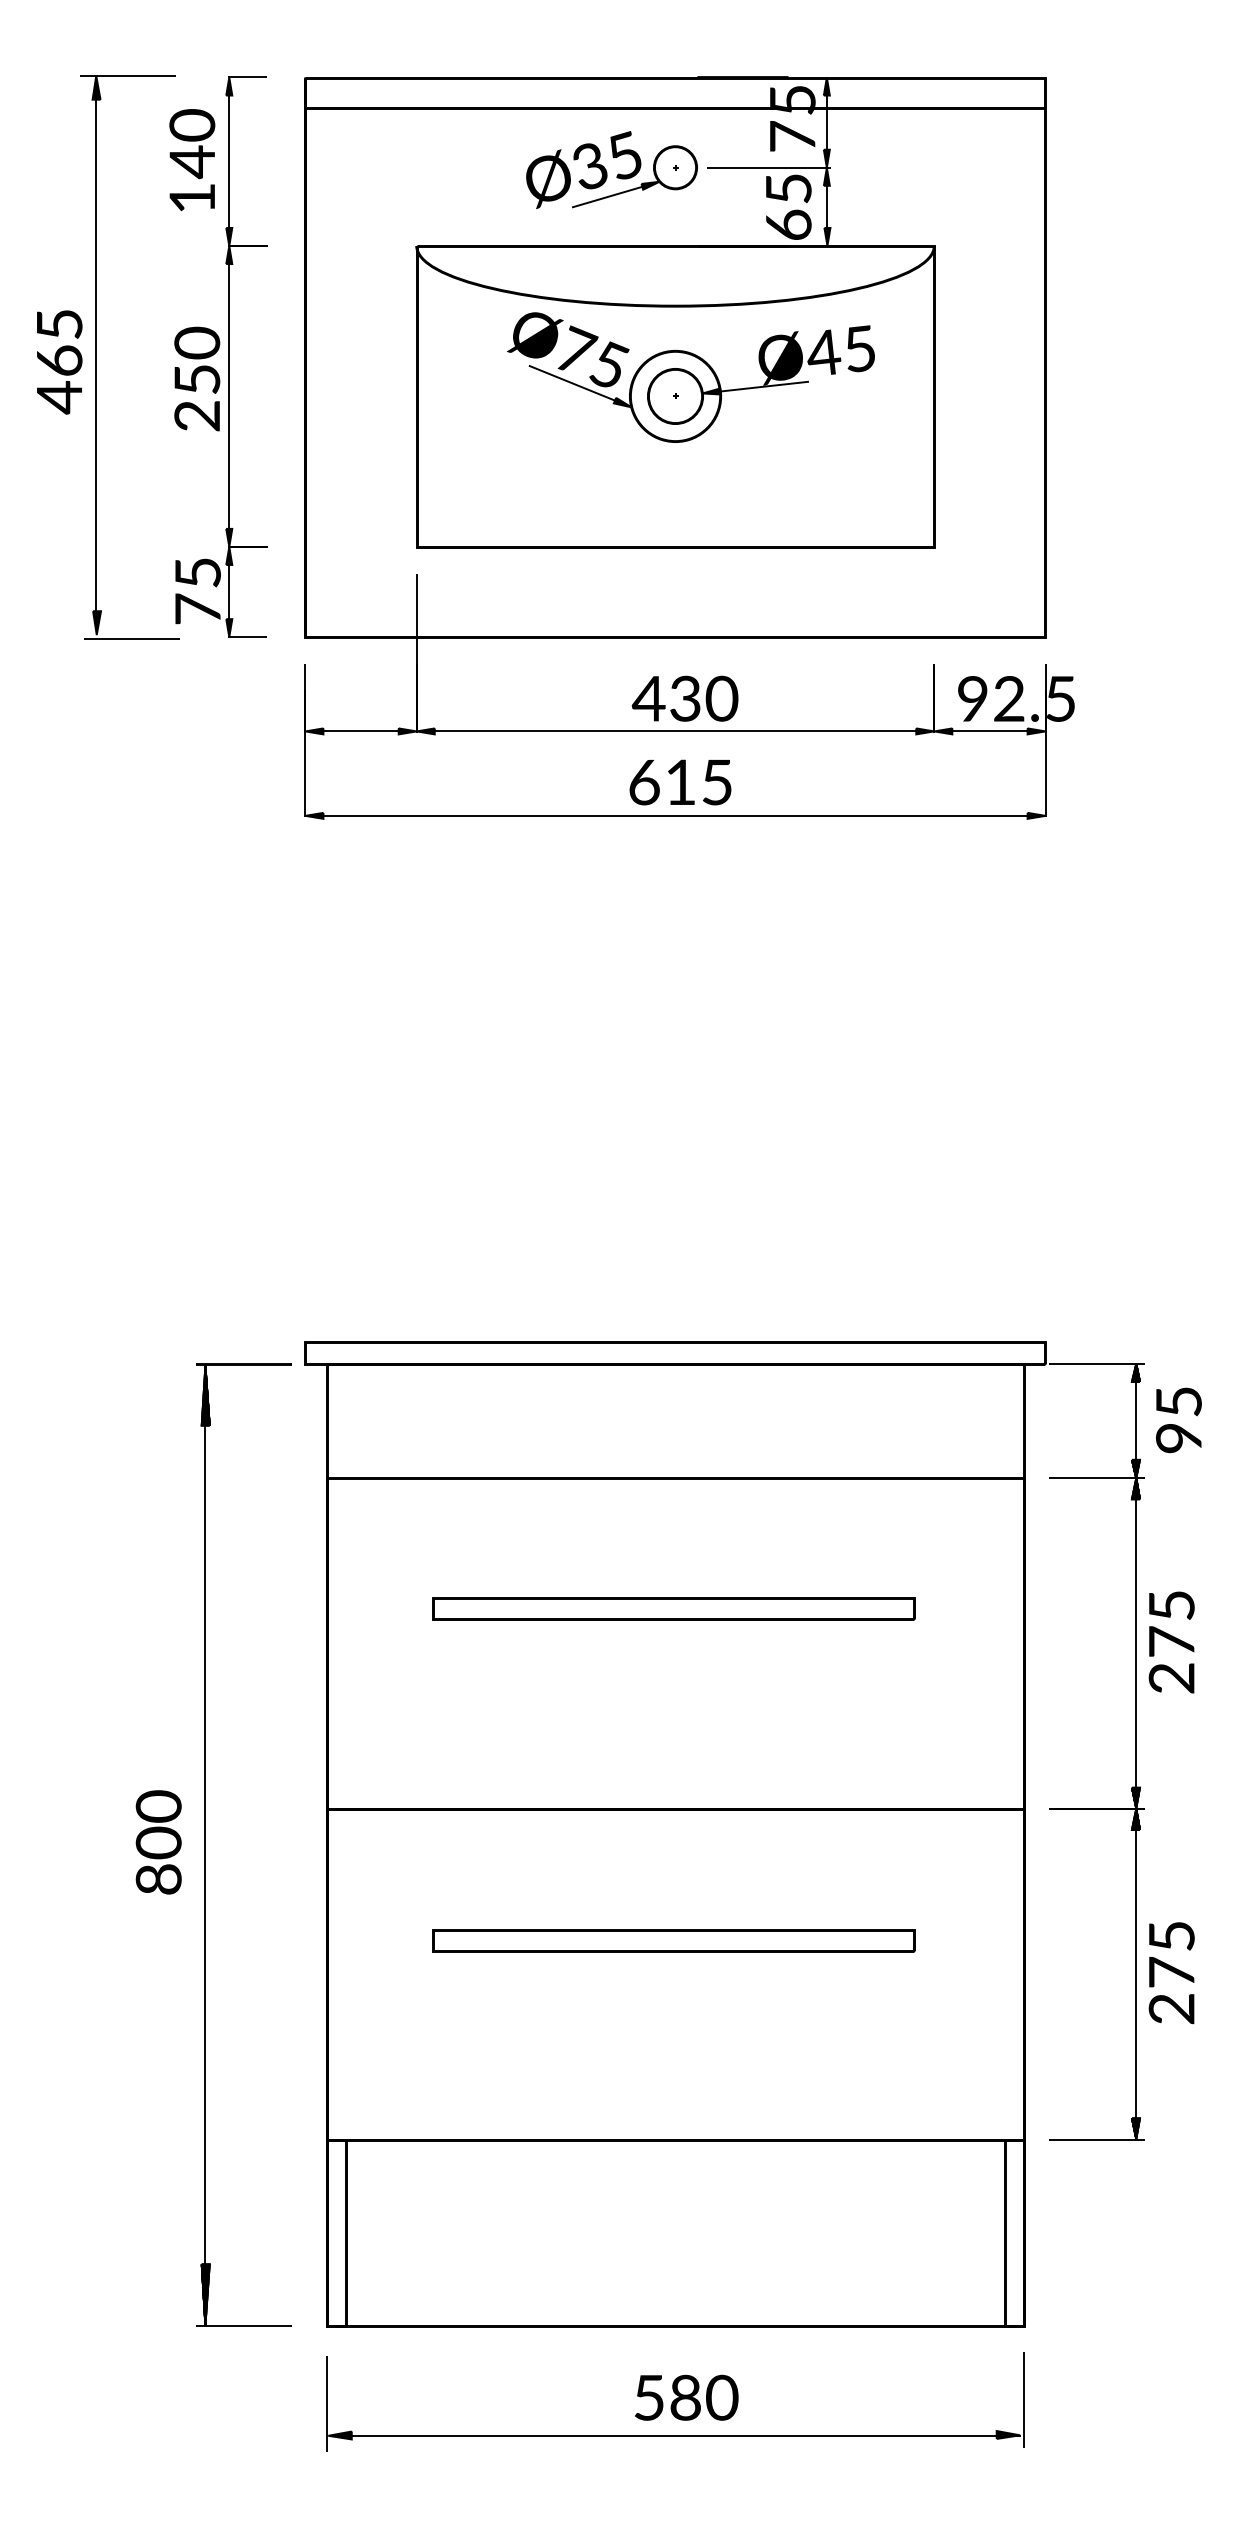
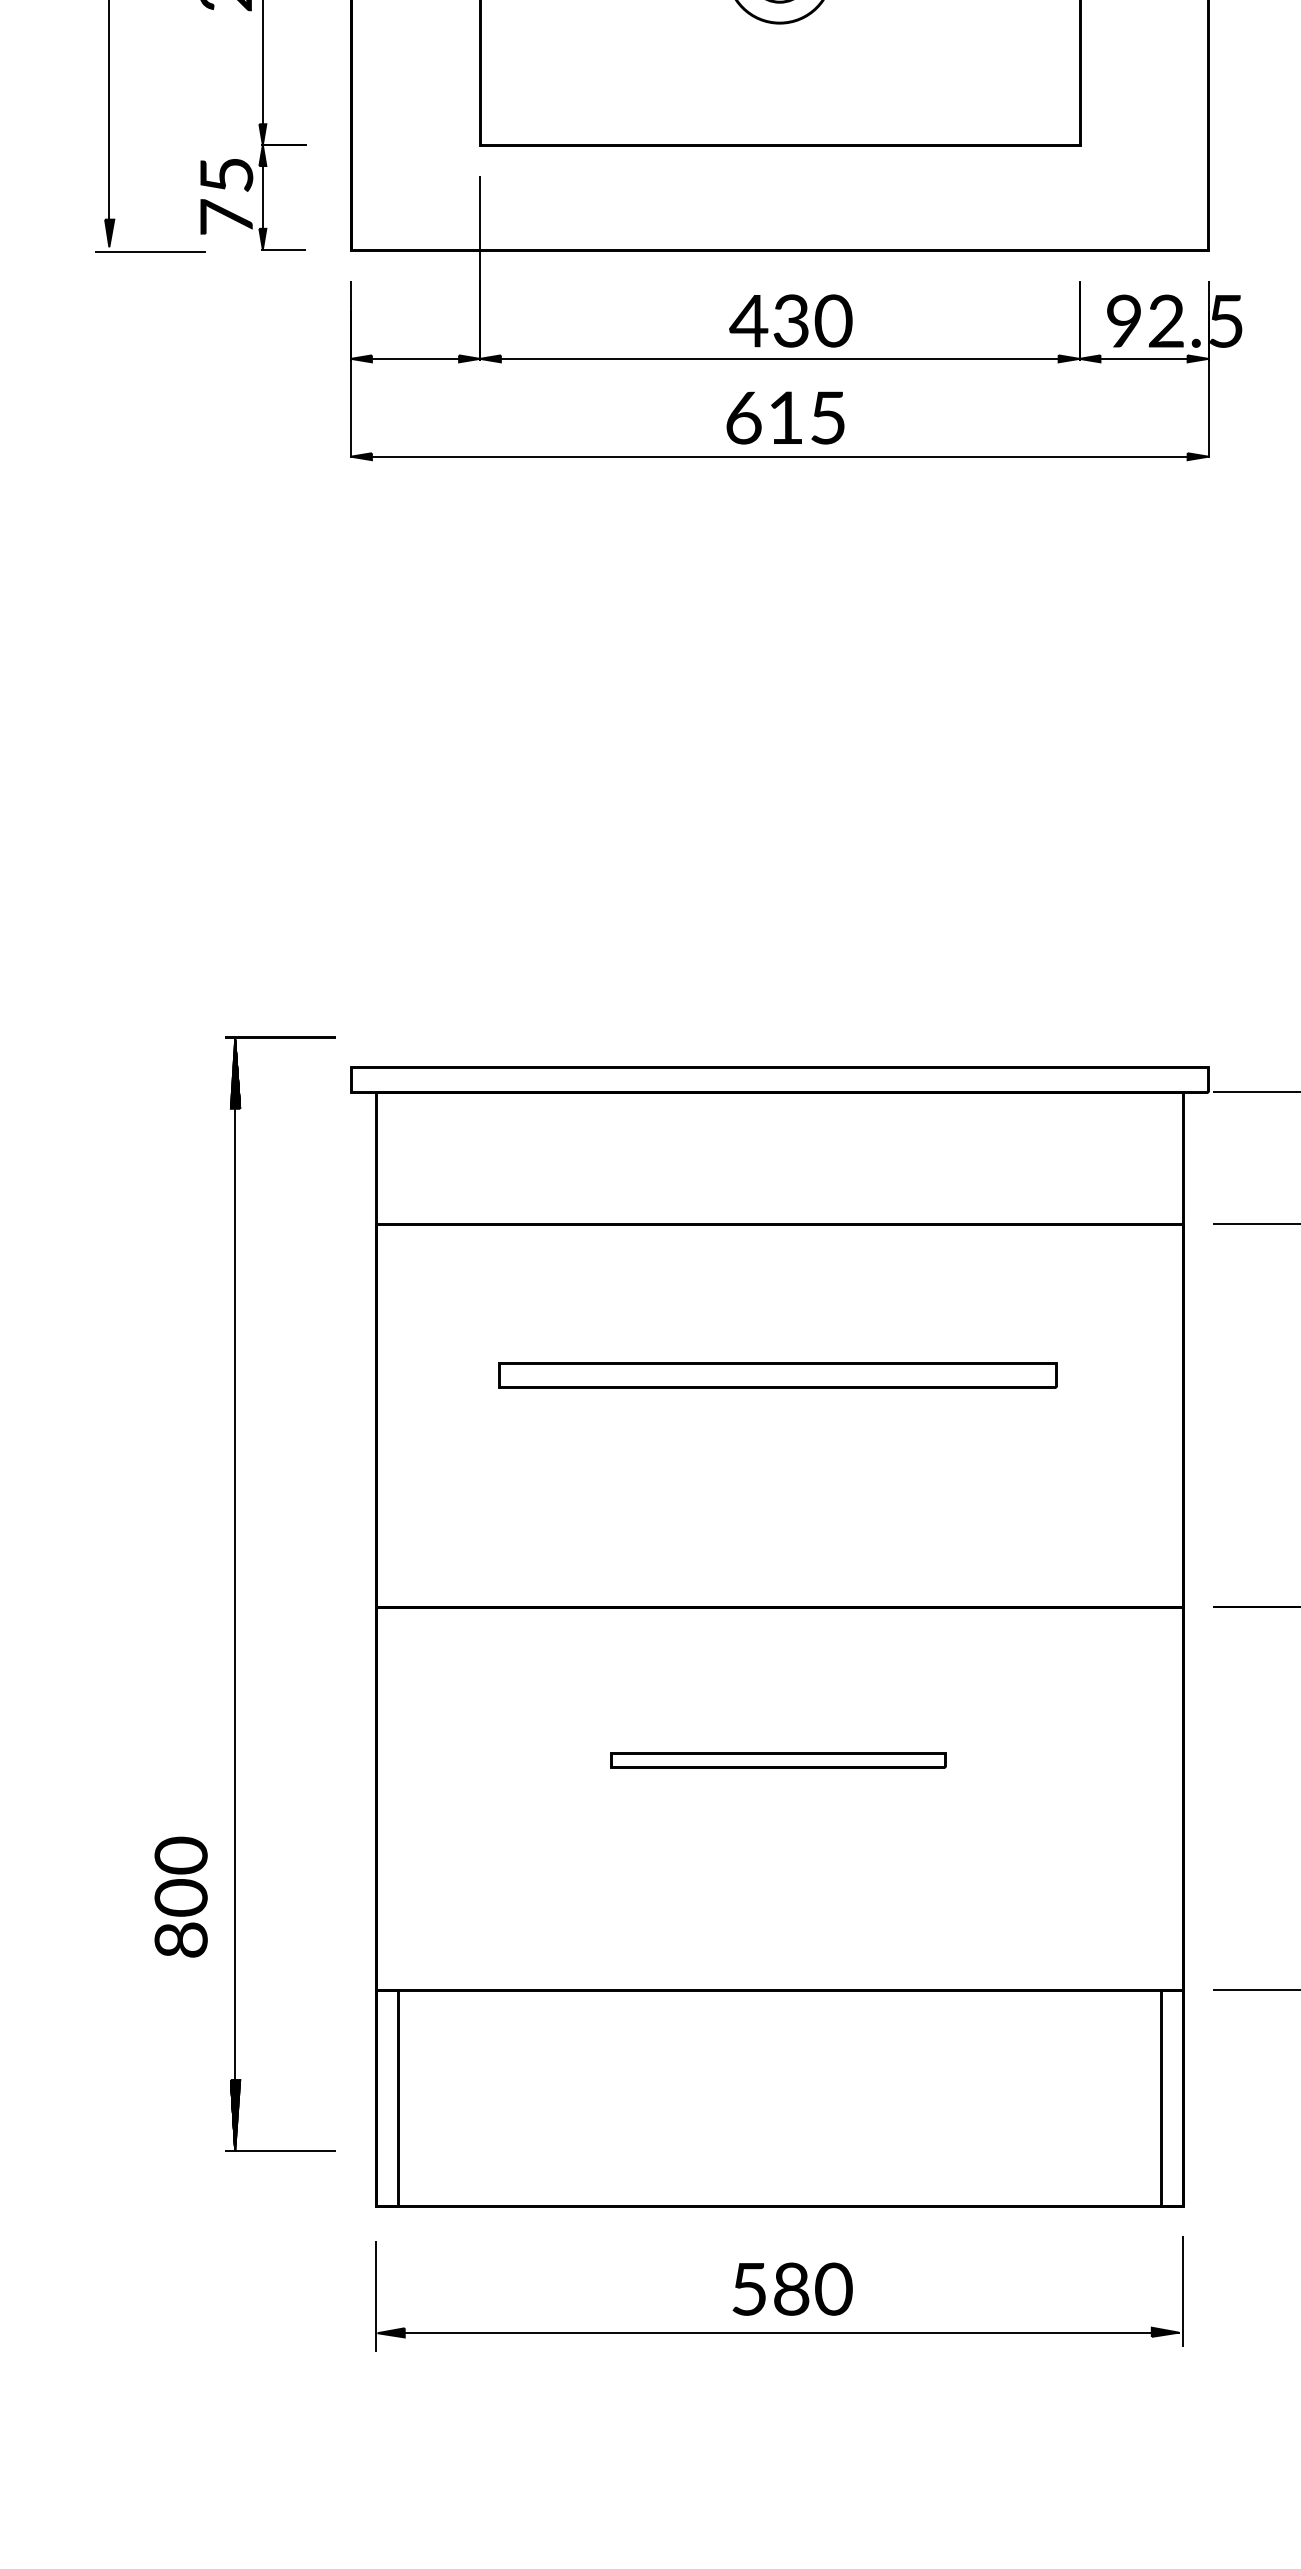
text: (158, 1842) -> (180, 1897), moved
part: (205, 1844) -> (235, 1593), moved
part: (673, 1940) -> (777, 1759), size x0.6

